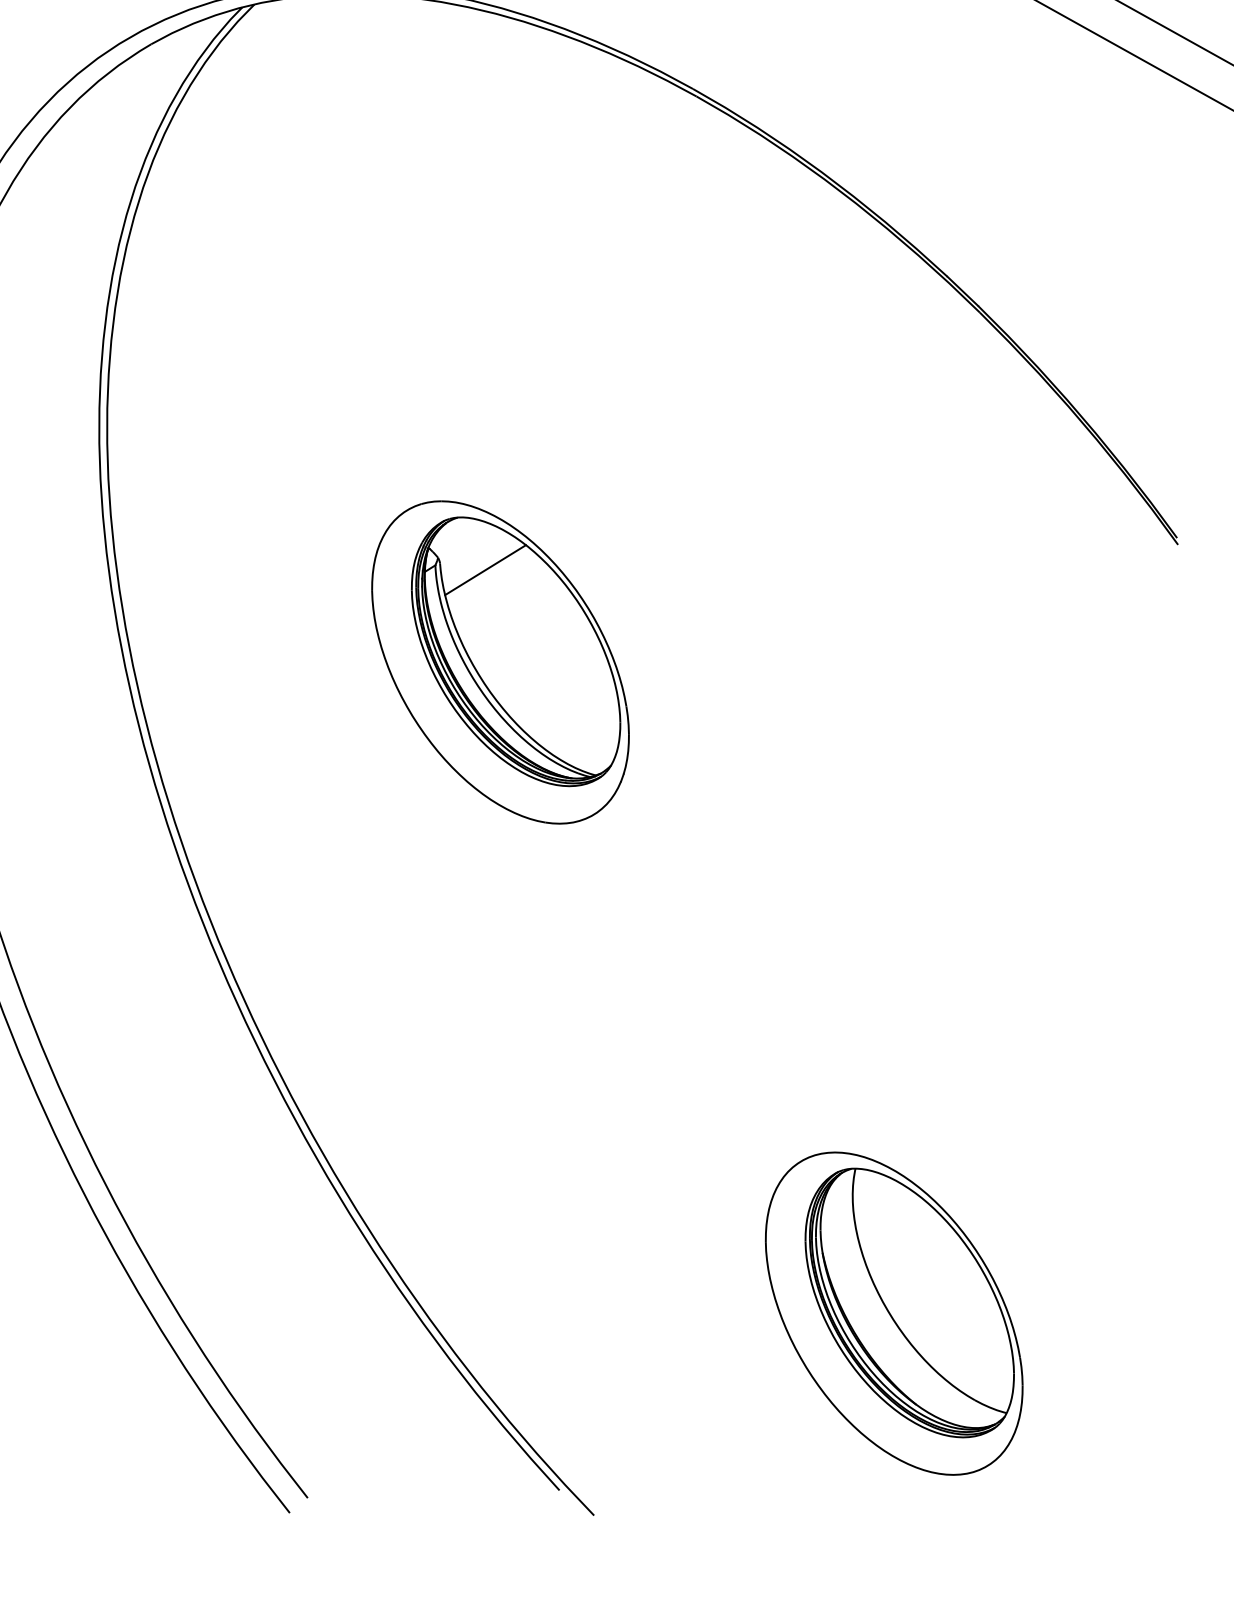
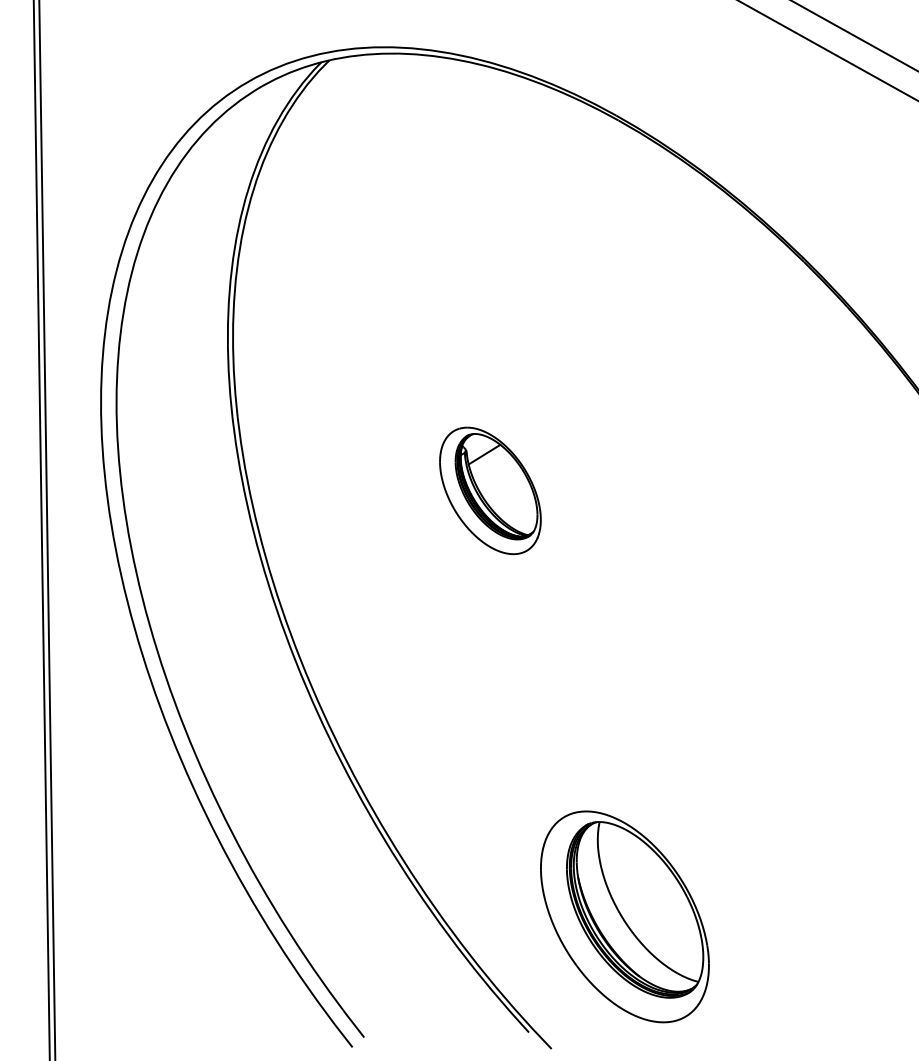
part: (500, 661) -> (490, 490), size x0.6
part: (893, 1313) -> (624, 916), moved

